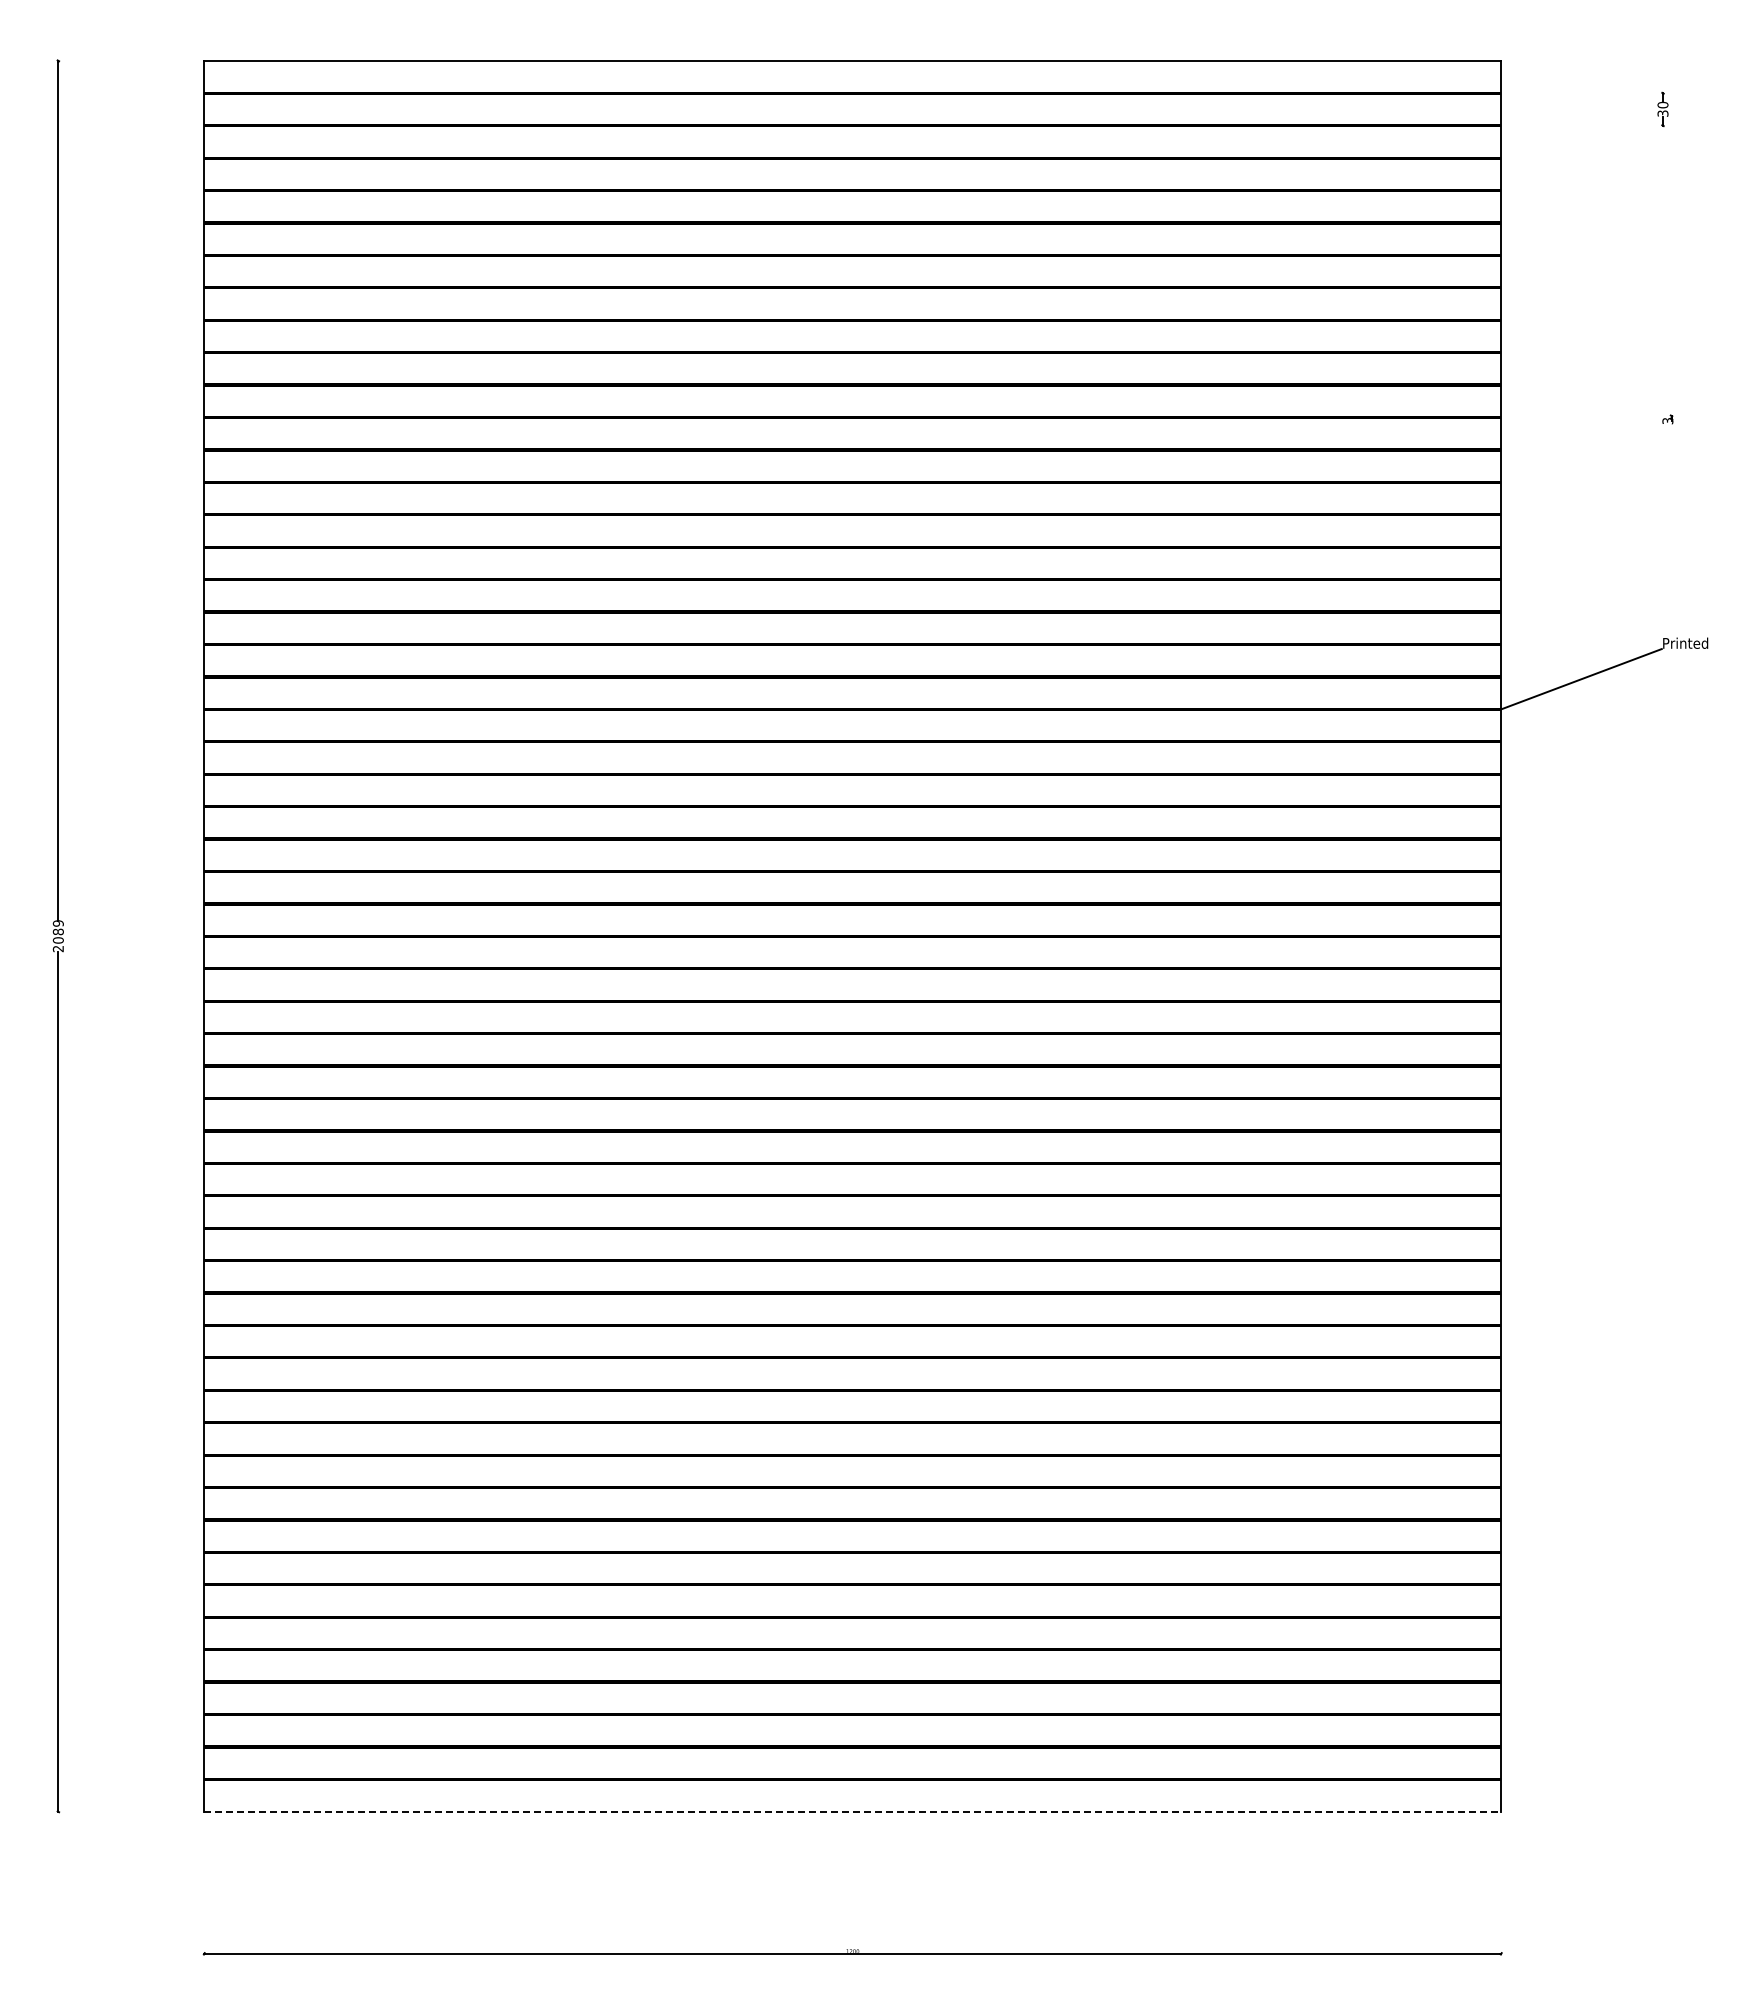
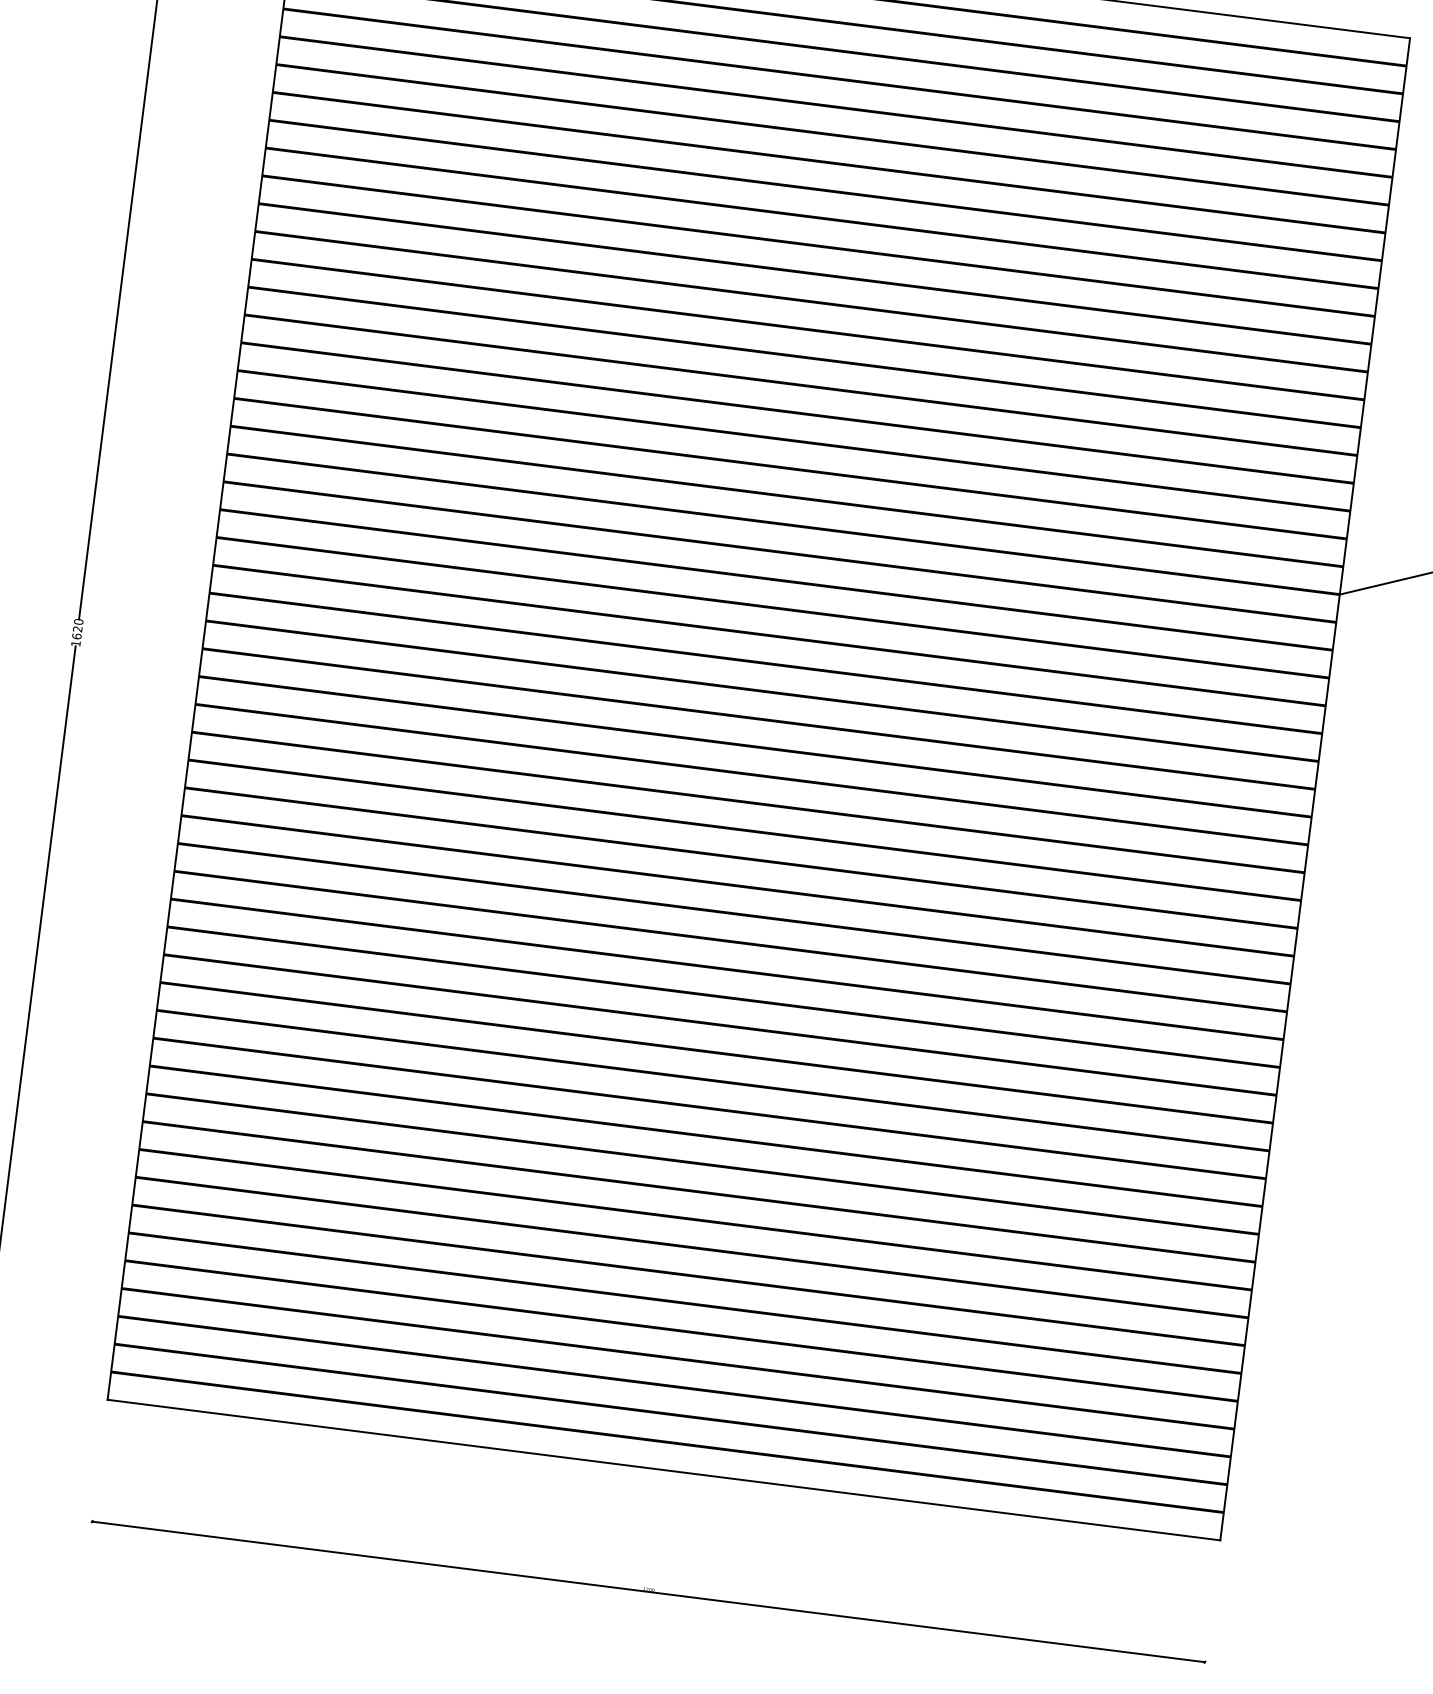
text: (57, 936) -> (76, 632), 2089 -> 1620
line: (853, 1811) -> (664, 1469), dashed -> solid

